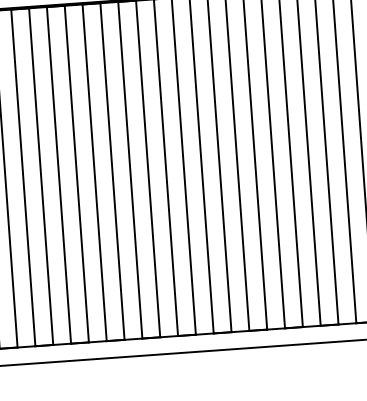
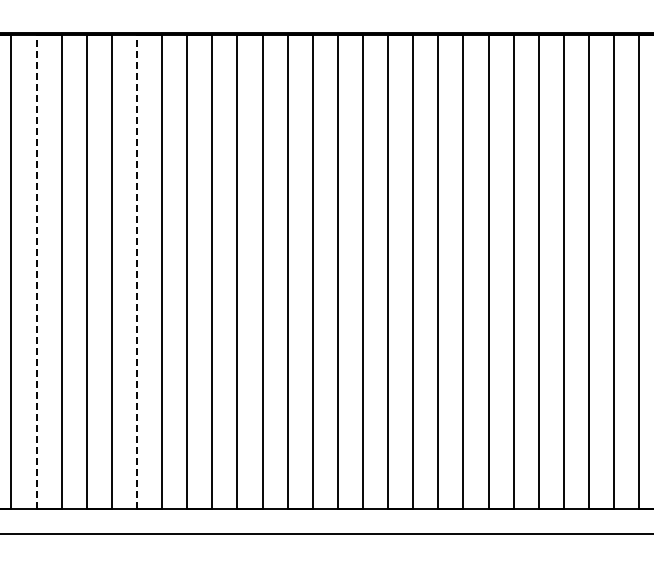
line: (94, 172) -> (136, 271), solid -> dashed
line: (23, 177) -> (36, 271), solid -> dashed

